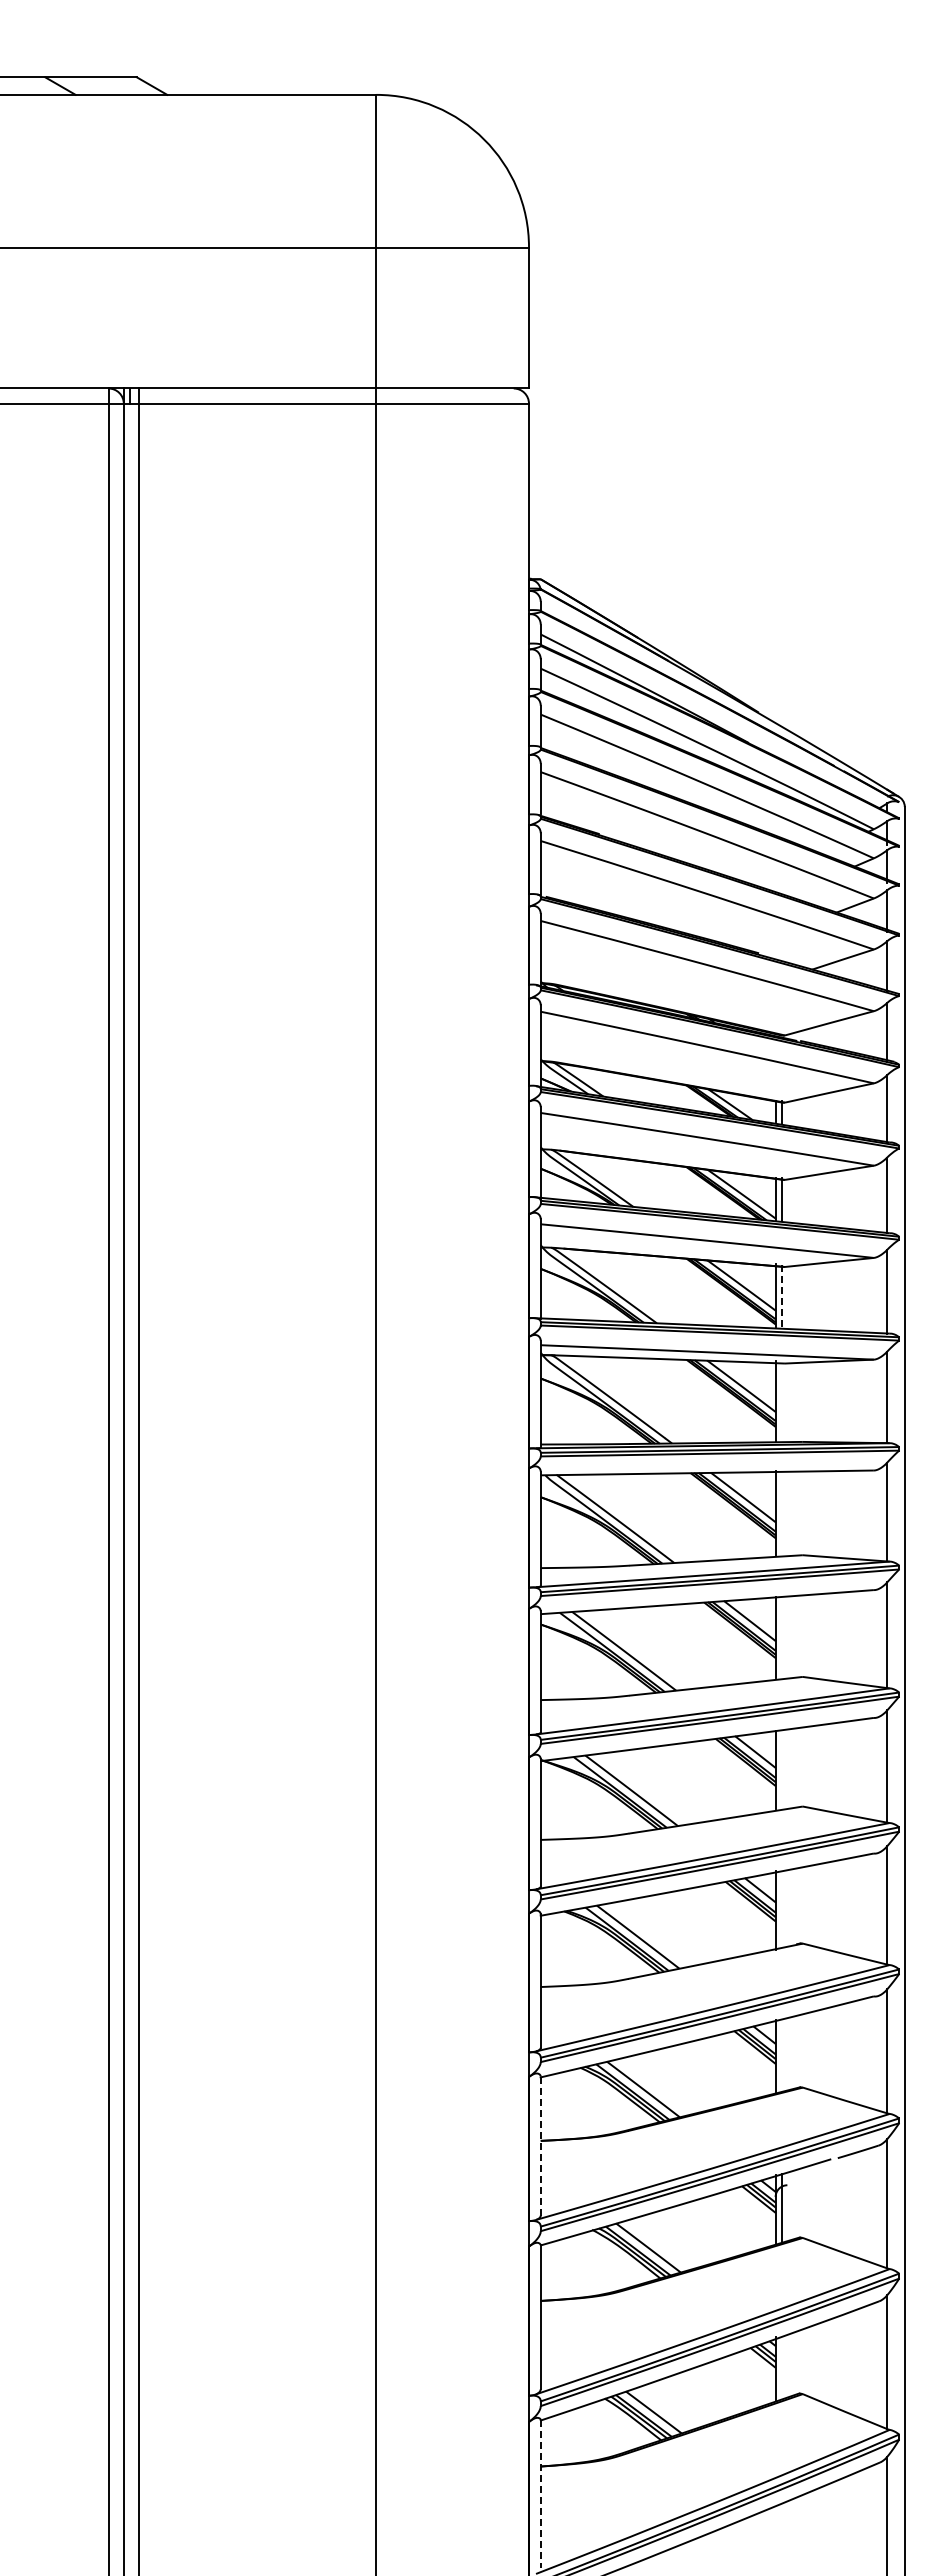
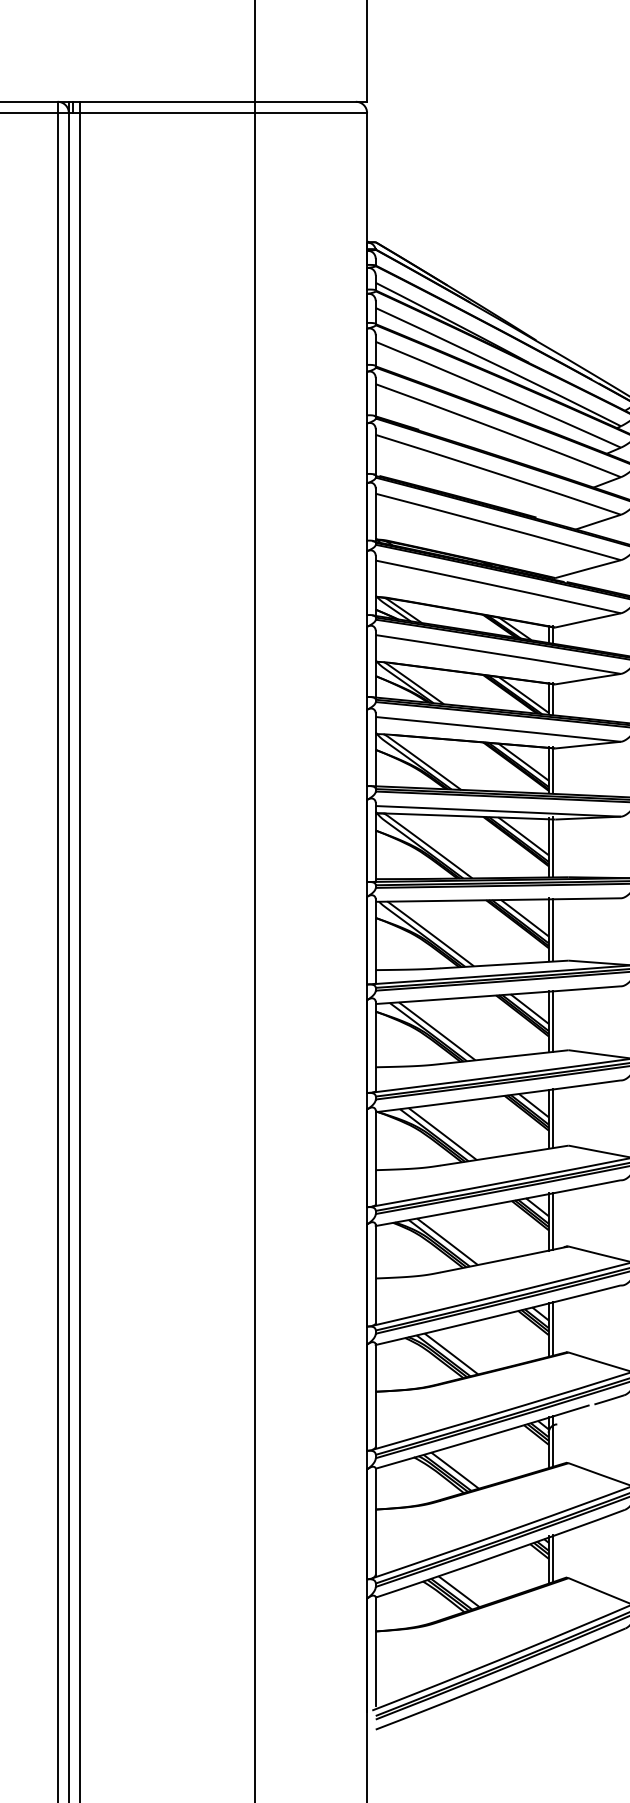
line: (781, 1296) -> (552, 770), dashed -> solid
line: (781, 1400) -> (552, 846), added
line: (781, 1513) -> (552, 929), added
line: (781, 1637) -> (552, 1021), added
line: (781, 1769) -> (552, 1118), added
line: (781, 1908) -> (552, 1220), added
line: (781, 2054) -> (552, 1328), added
line: (540, 2146) -> (375, 1395), dashed -> solid
line: (781, 2367) -> (552, 1558), added
line: (540, 2494) -> (375, 1652), dashed -> solid

